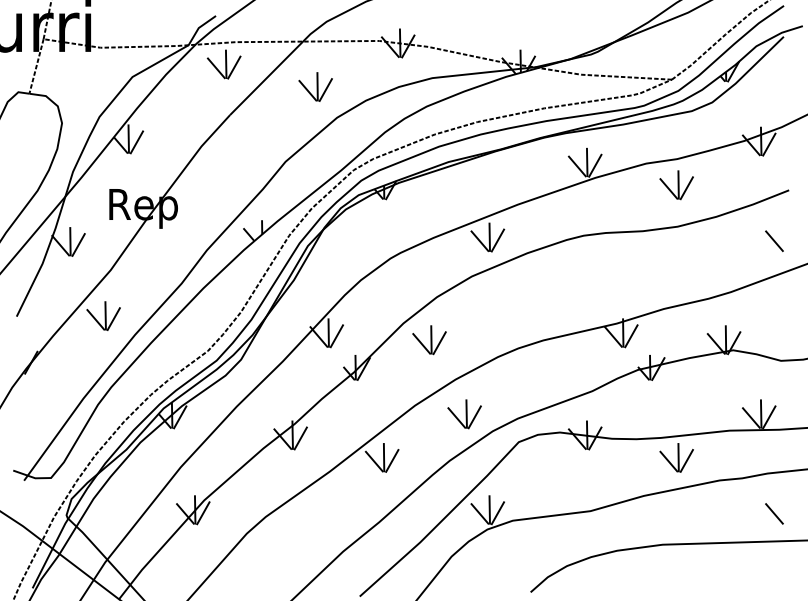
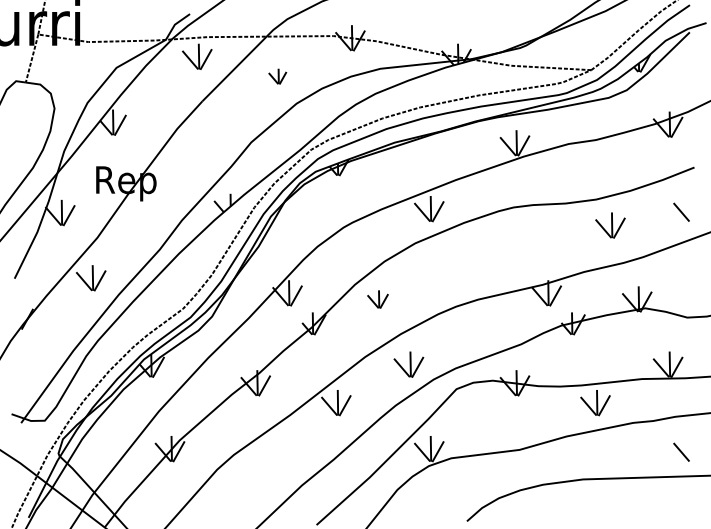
part: (315, 86) -> (277, 76), size x0.6
part: (676, 185) -> (610, 225), moved
part: (429, 340) -> (377, 299), size x0.7

